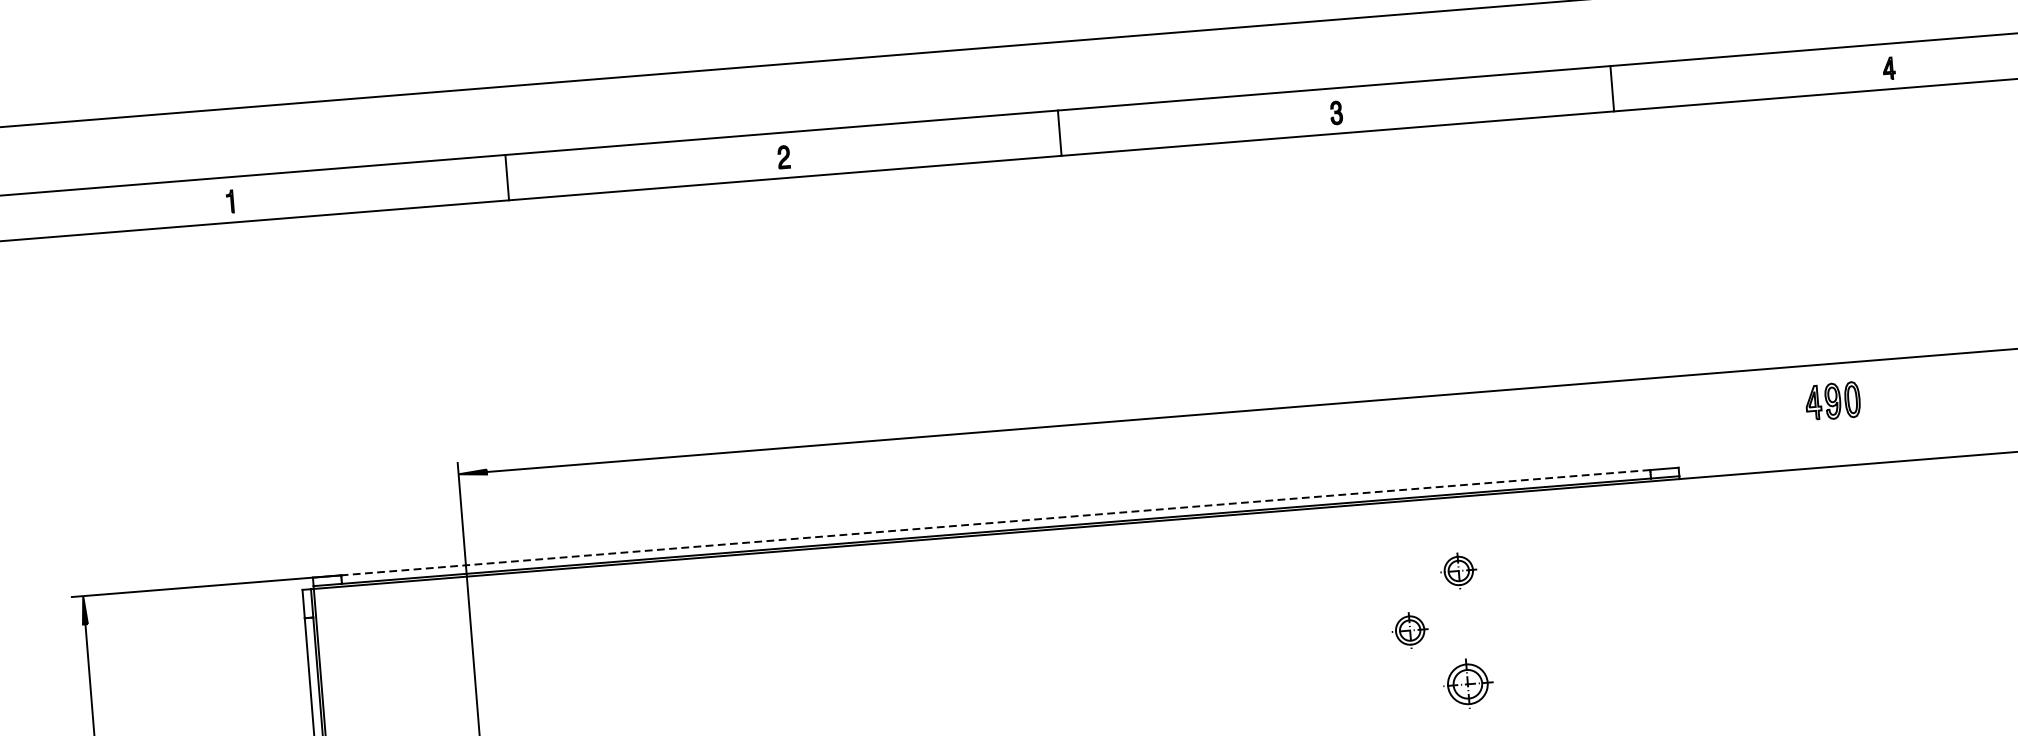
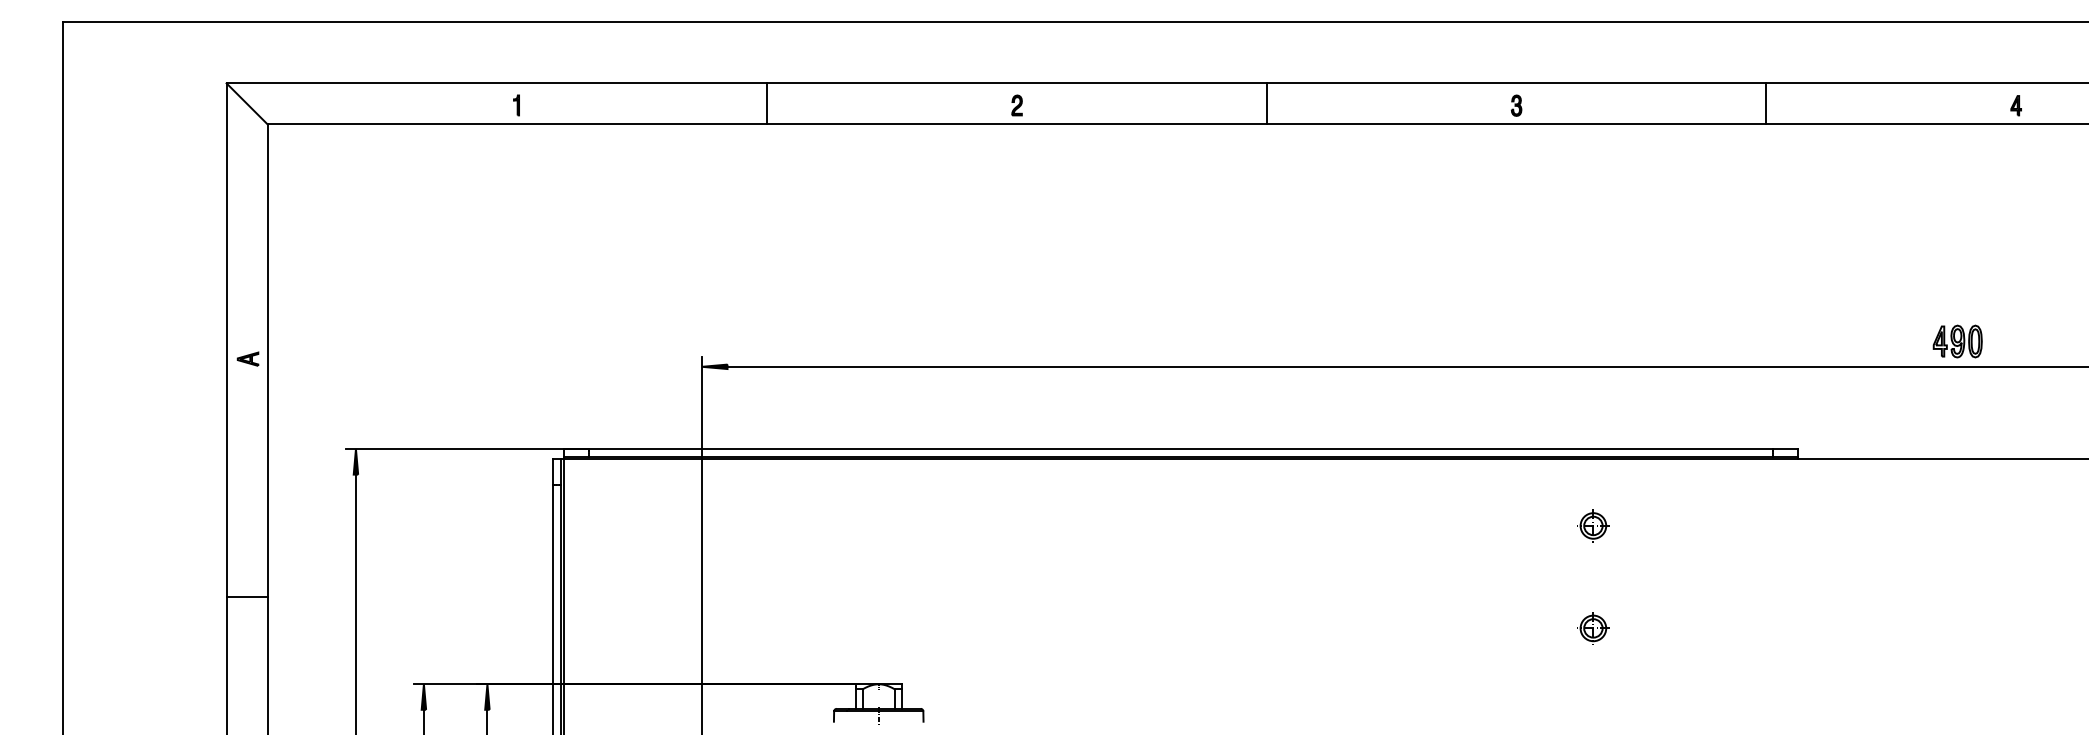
part: (1832, 401) -> (1957, 341), moved
line: (996, 523) -> (1181, 449), dashed -> solid
part: (1410, 630) -> (1545, 575), removed
part: (1468, 684) -> (1593, 628), size x0.71

